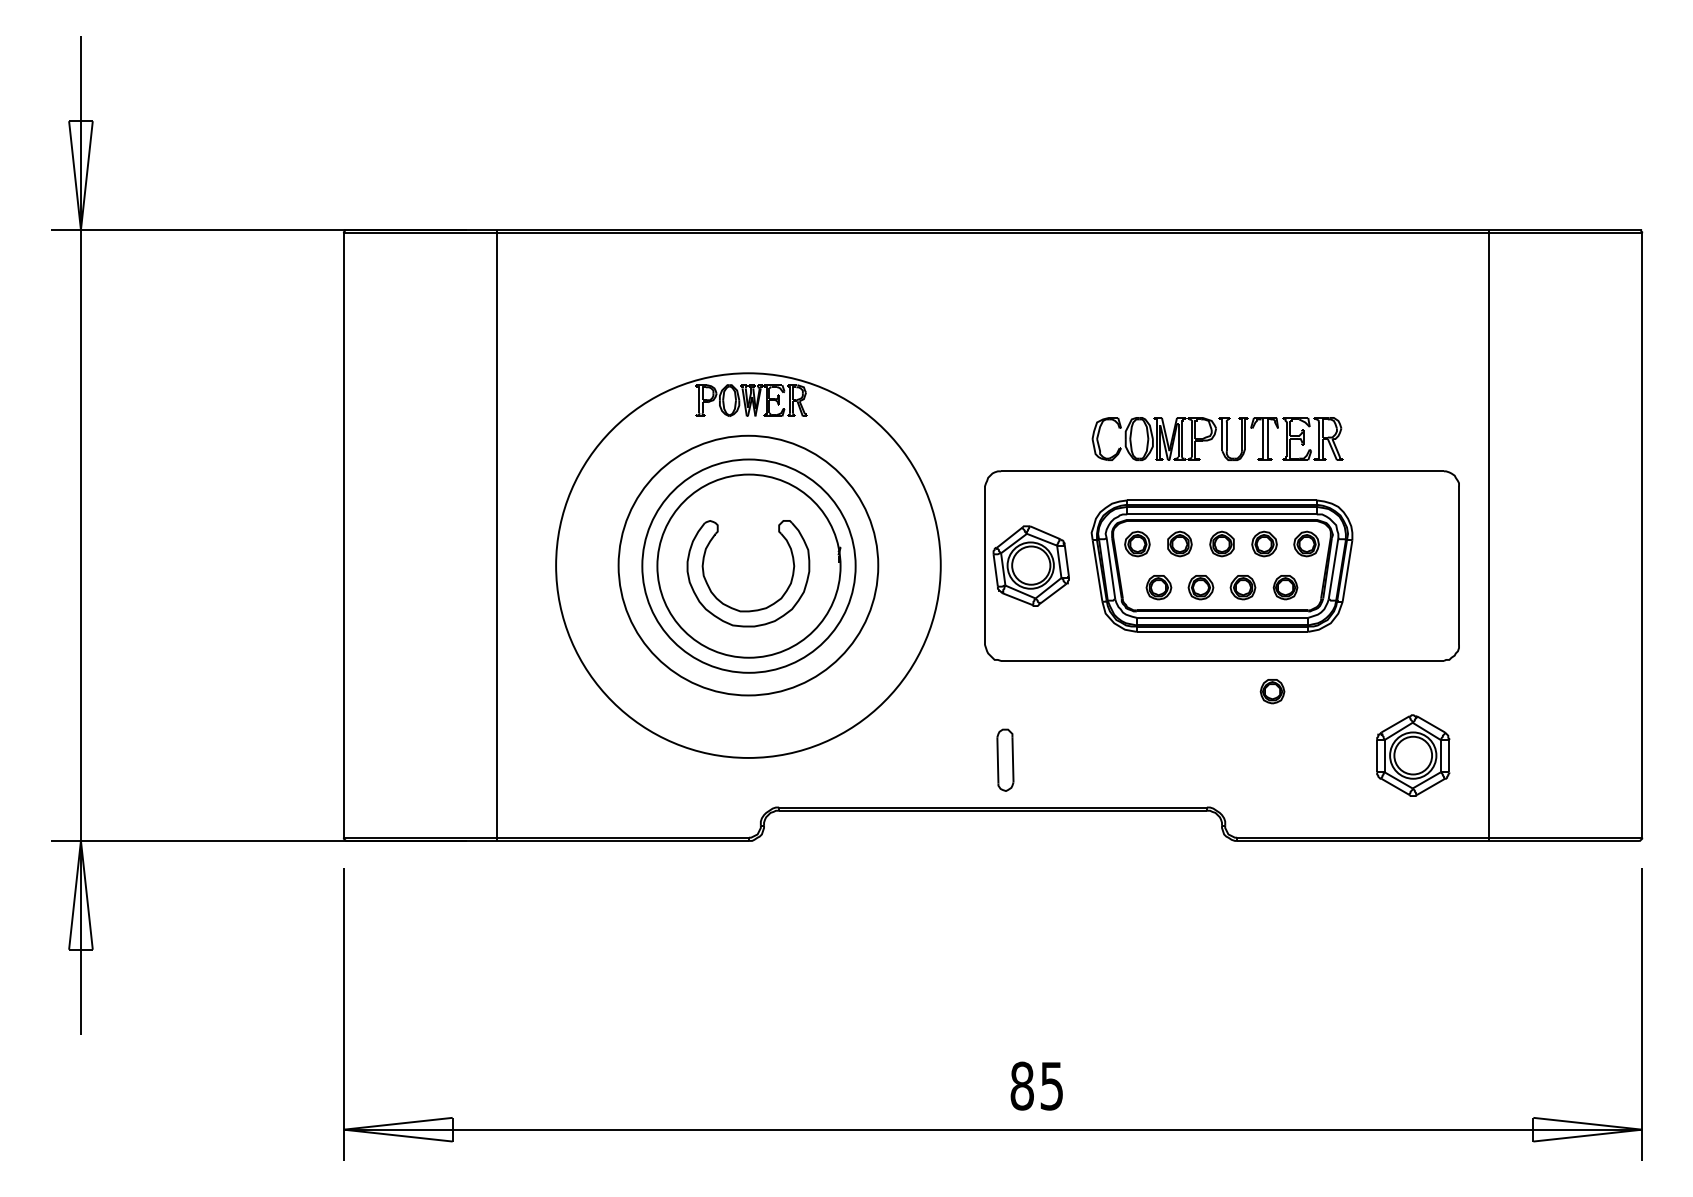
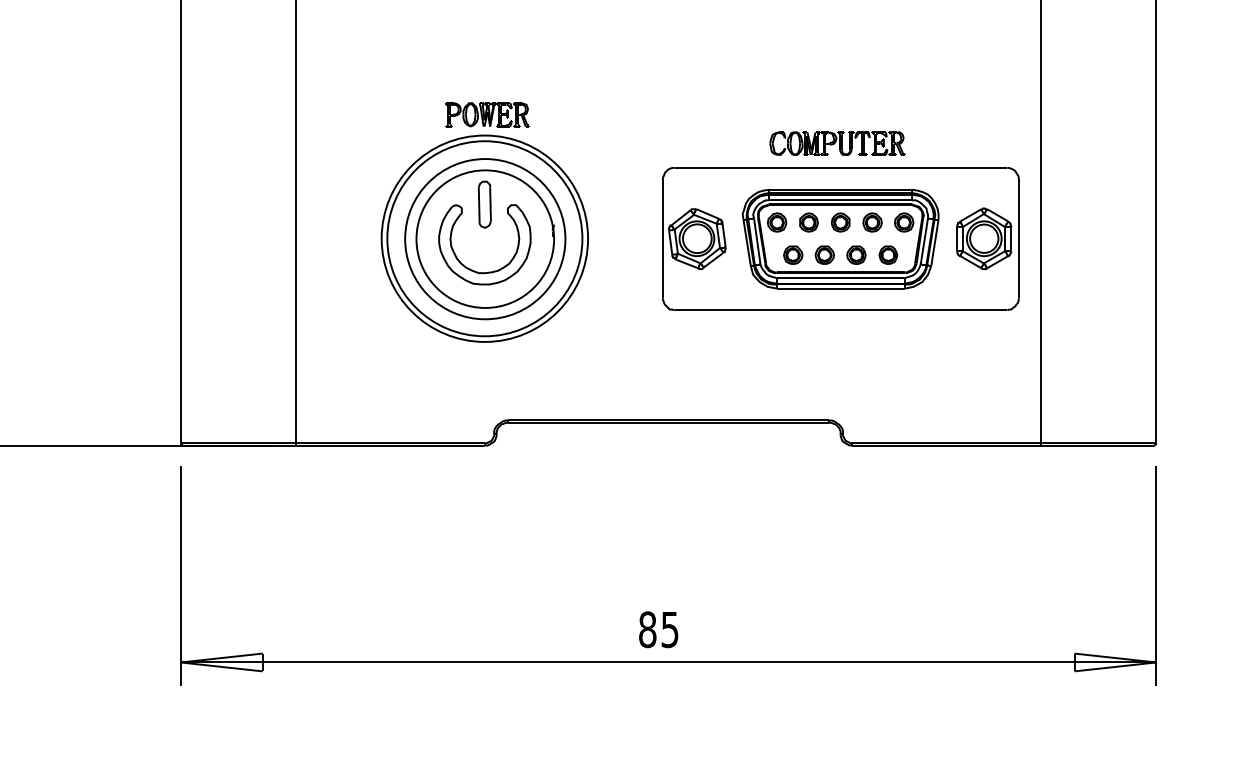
part: (1217, 438) -> (837, 143), size x0.71
circle: (748, 565) -> (484, 238), size x0.71
part: (1272, 691) -> (878, 333), removed
part: (1413, 755) -> (984, 238), moved
part: (1005, 759) -> (484, 204), moved
text: (1036, 1085) -> (658, 629), moved

